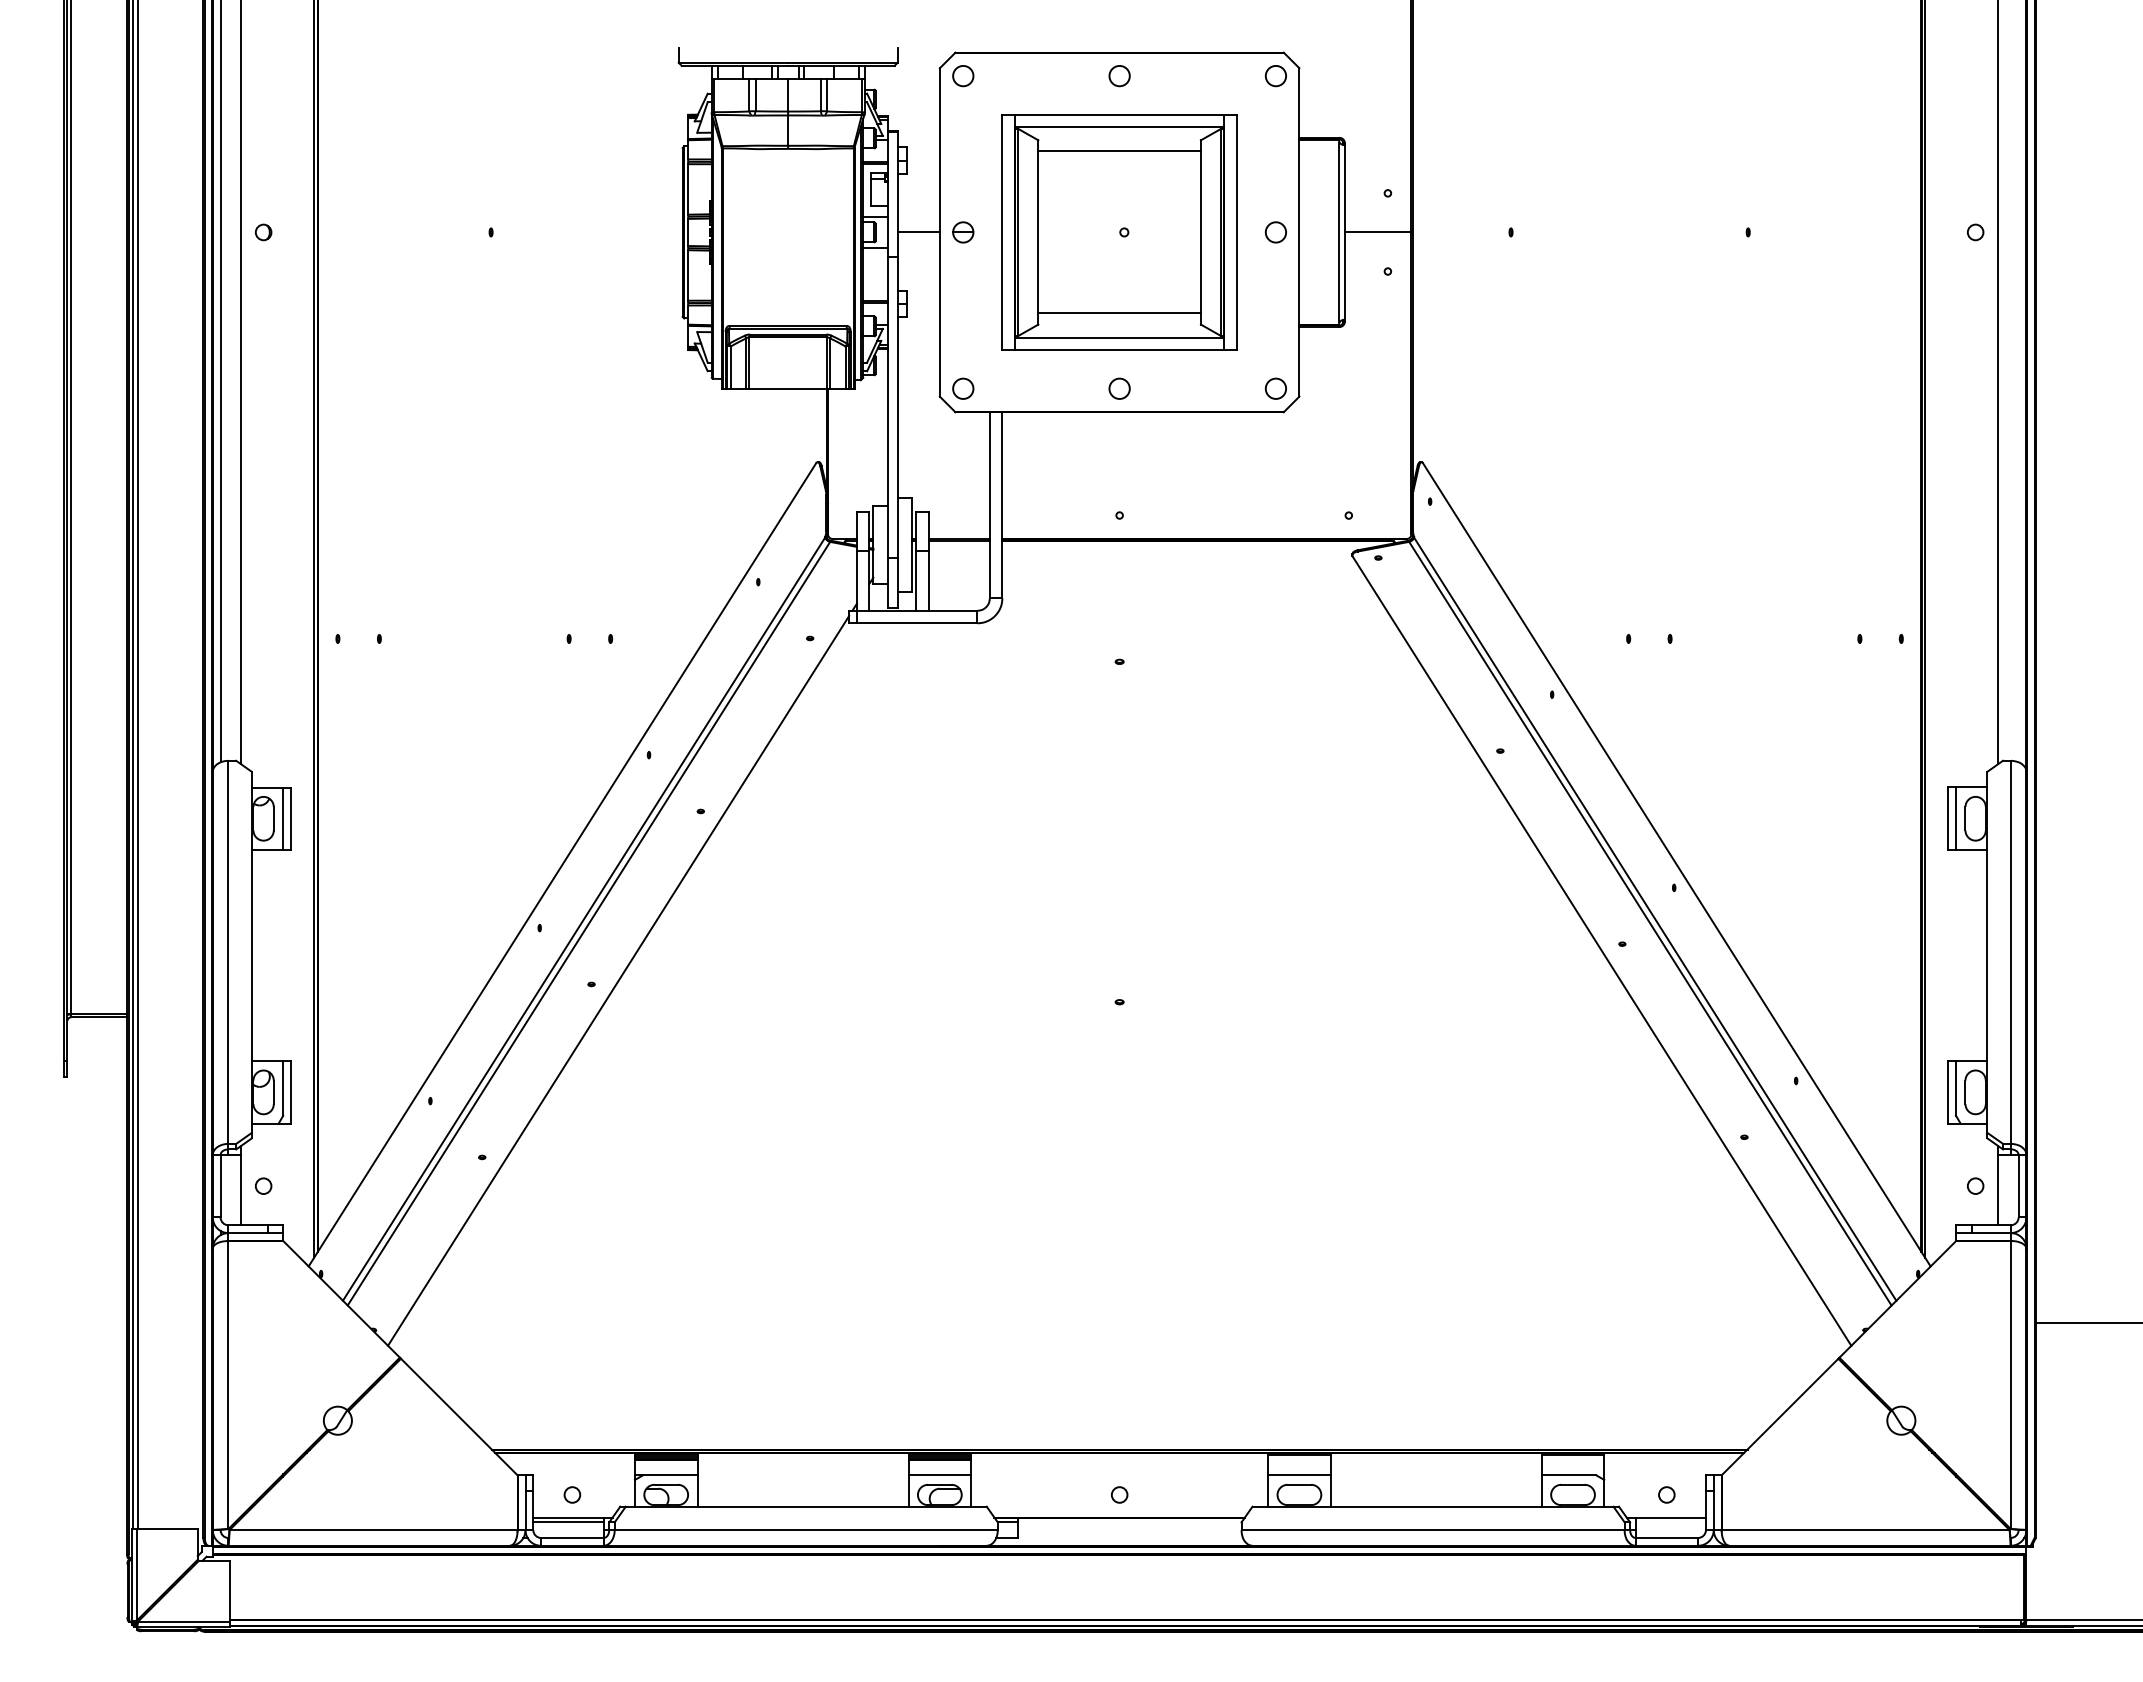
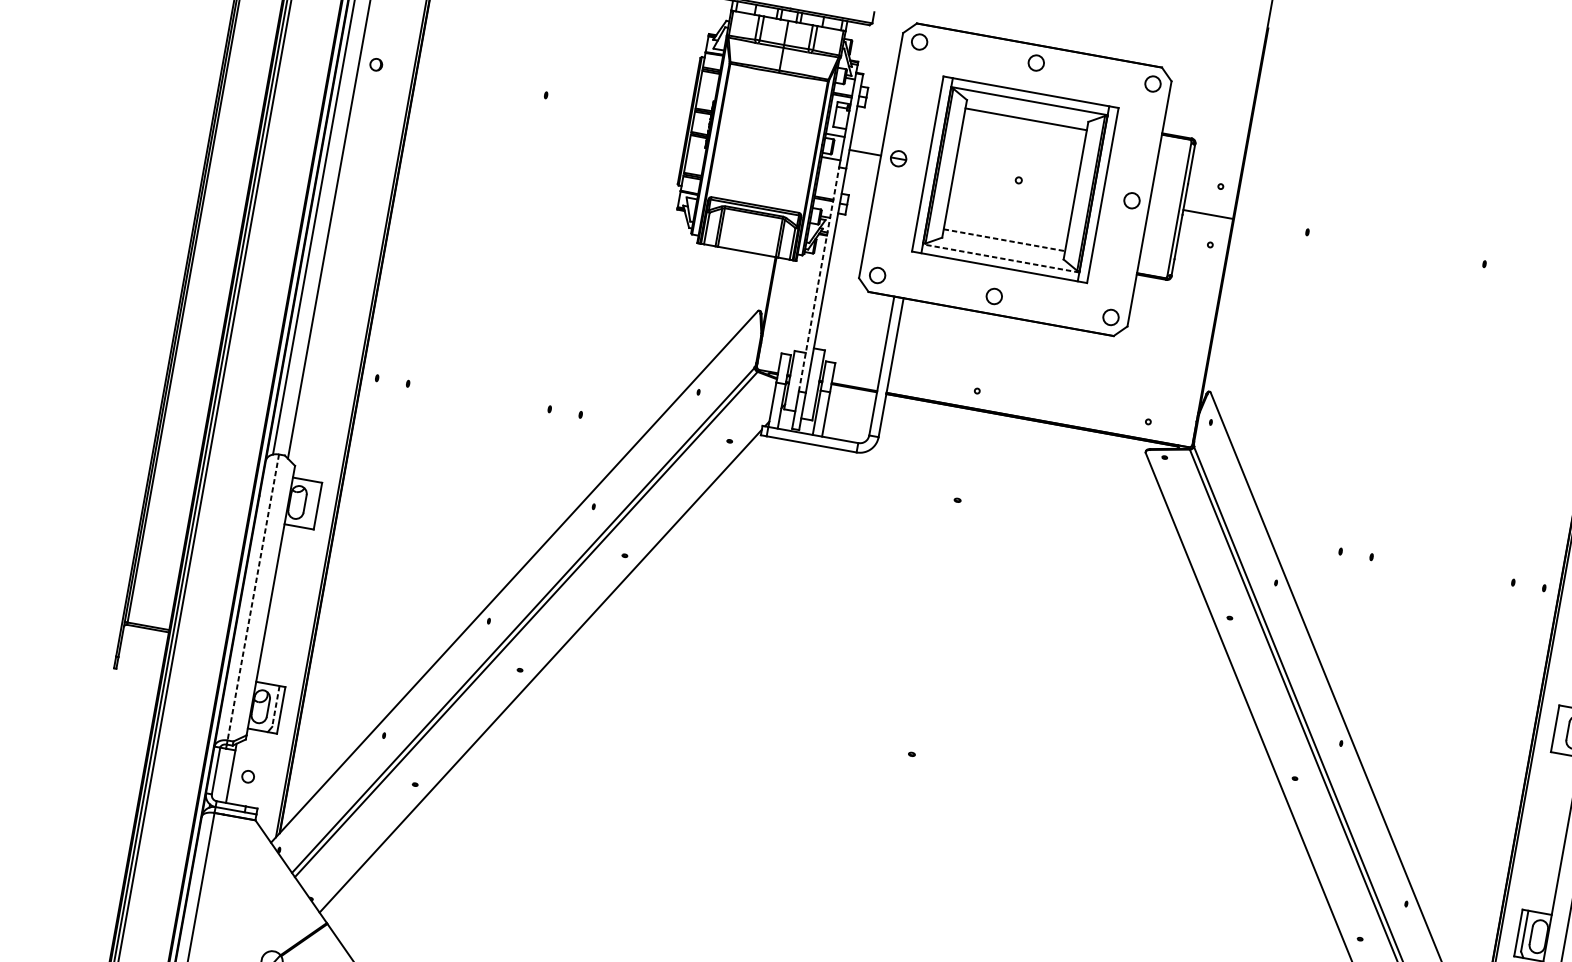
line: (1120, 313) -> (1005, 240), solid -> dashed
line: (1119, 337) -> (1001, 258), solid -> dashed
line: (888, 407) -> (819, 279), solid -> dashed
line: (283, 818) -> (312, 504), removed
line: (1956, 818) -> (1561, 729), removed
line: (228, 952) -> (253, 597), solid -> dashed
line: (283, 1088) -> (276, 706), solid -> dashed

